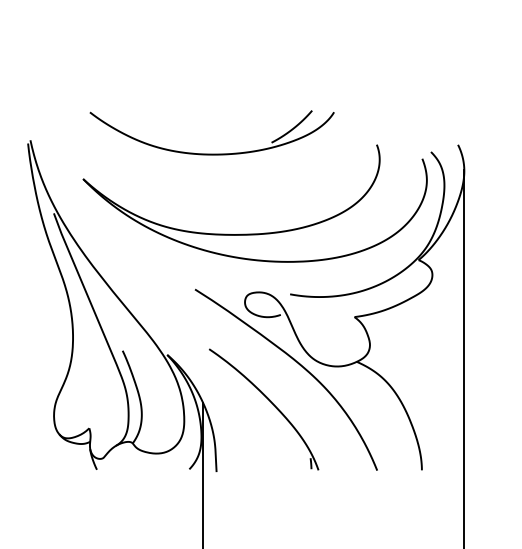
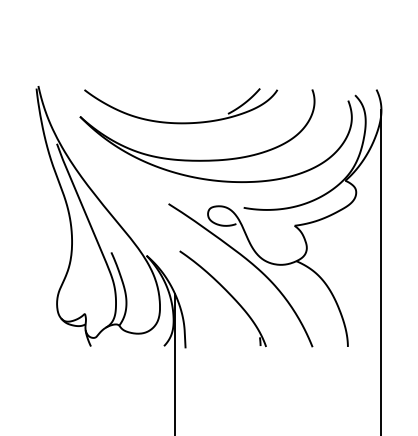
part: (212, 153) -> (181, 122), moved

